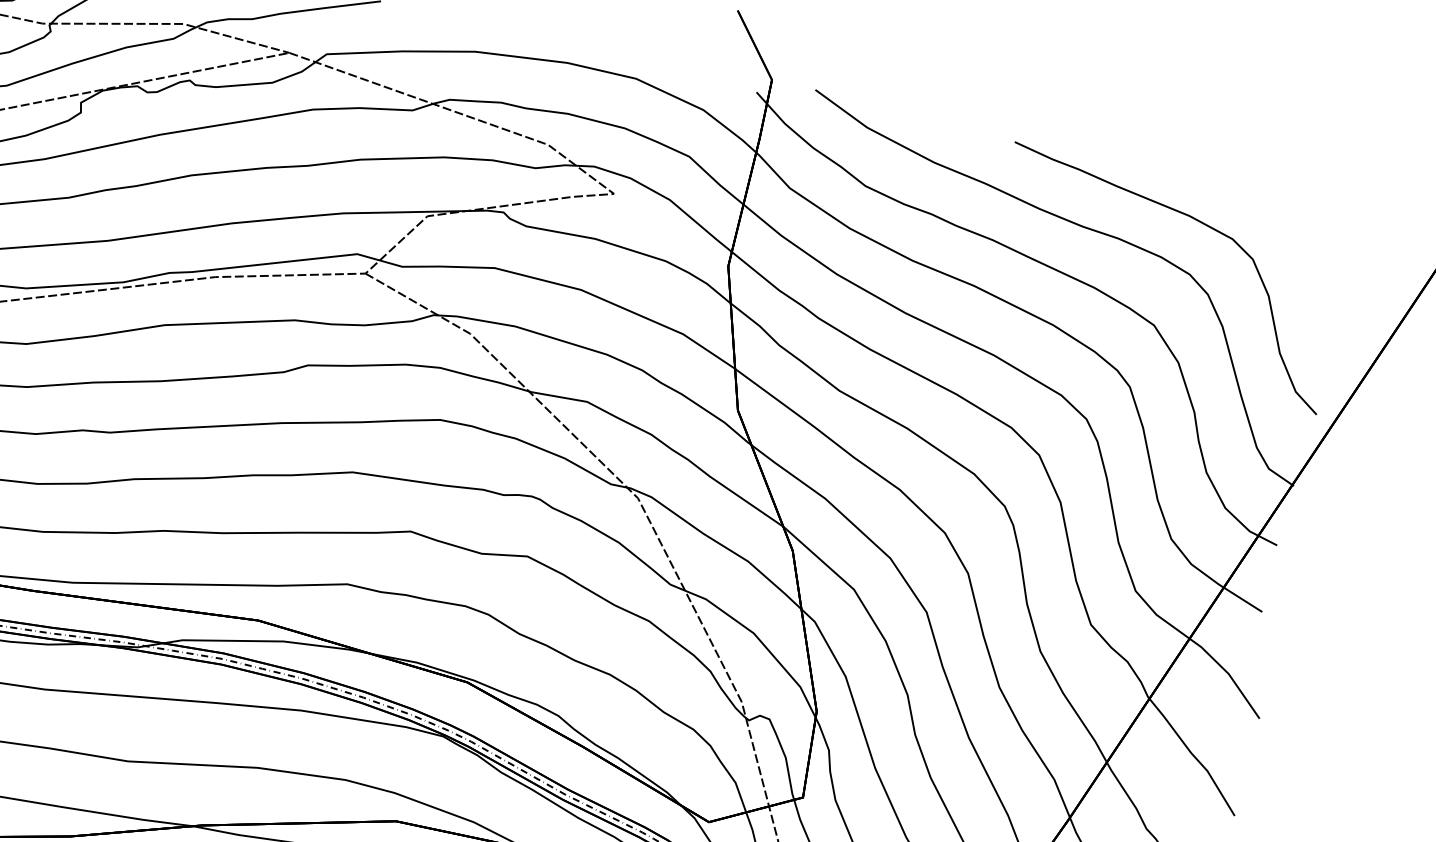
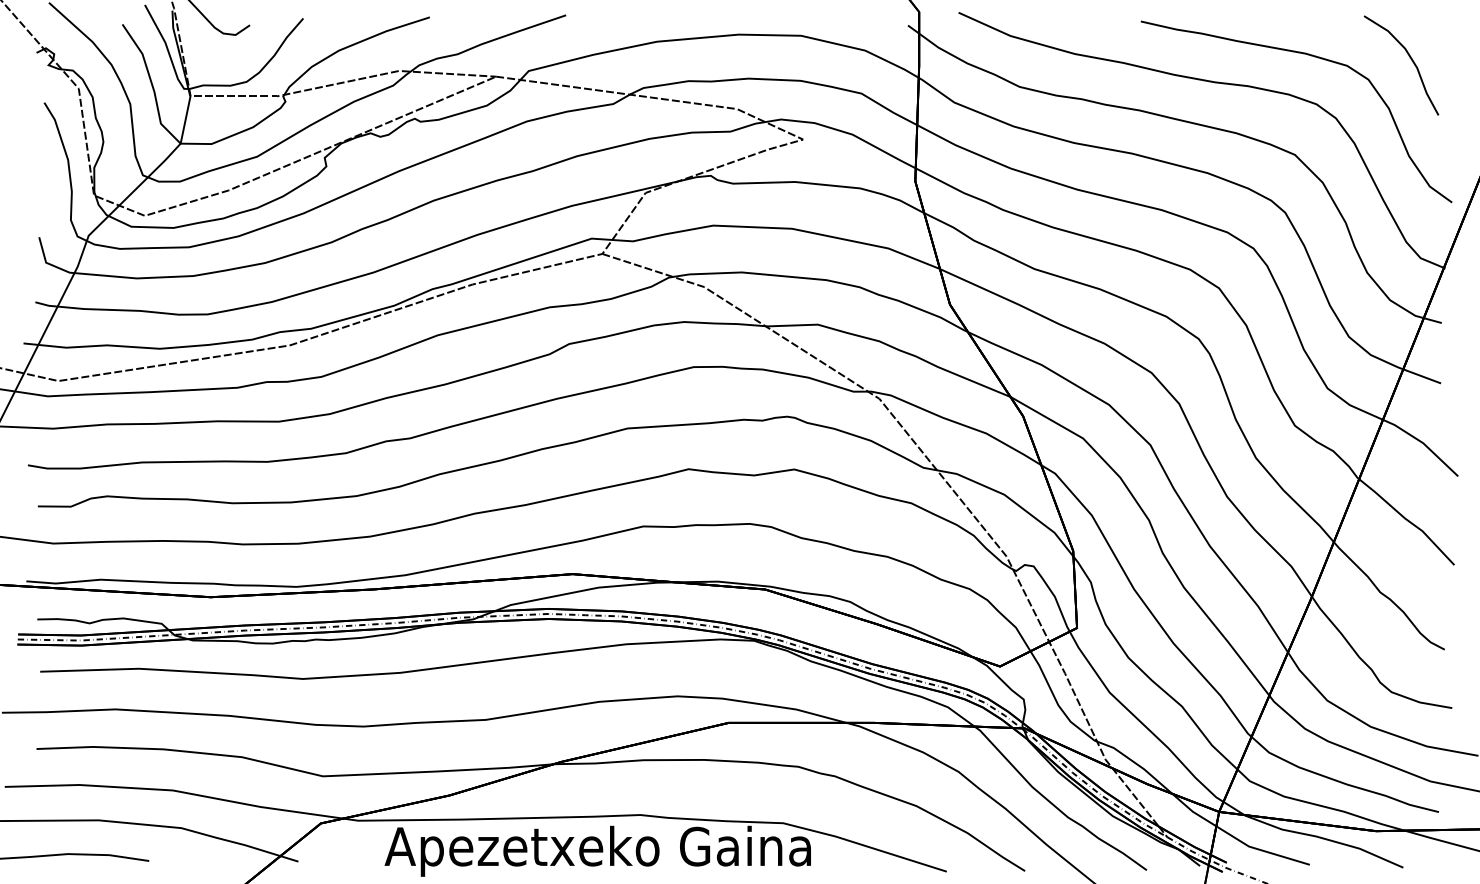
curve: (1303, 246) -> (1410, 59), added

